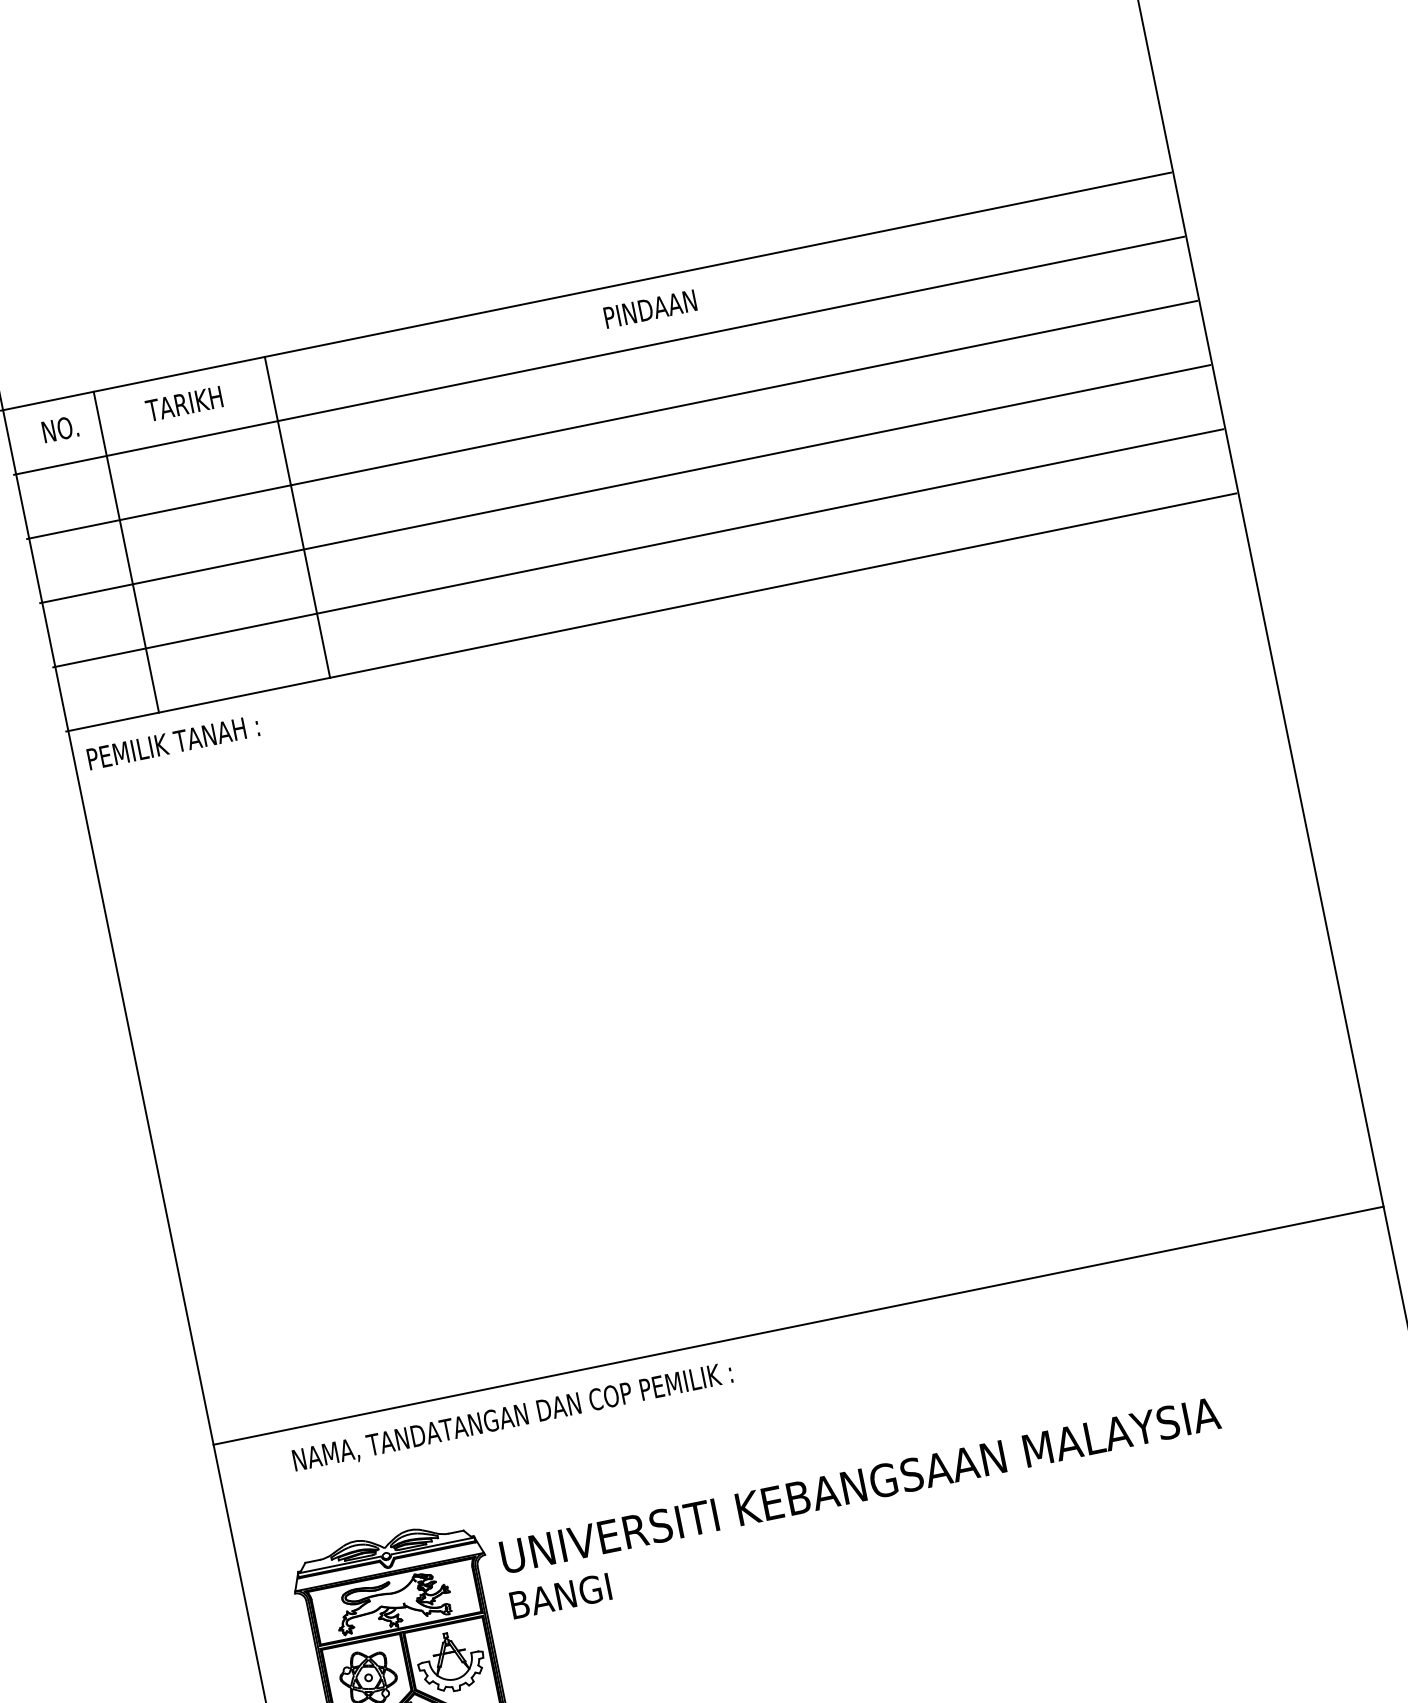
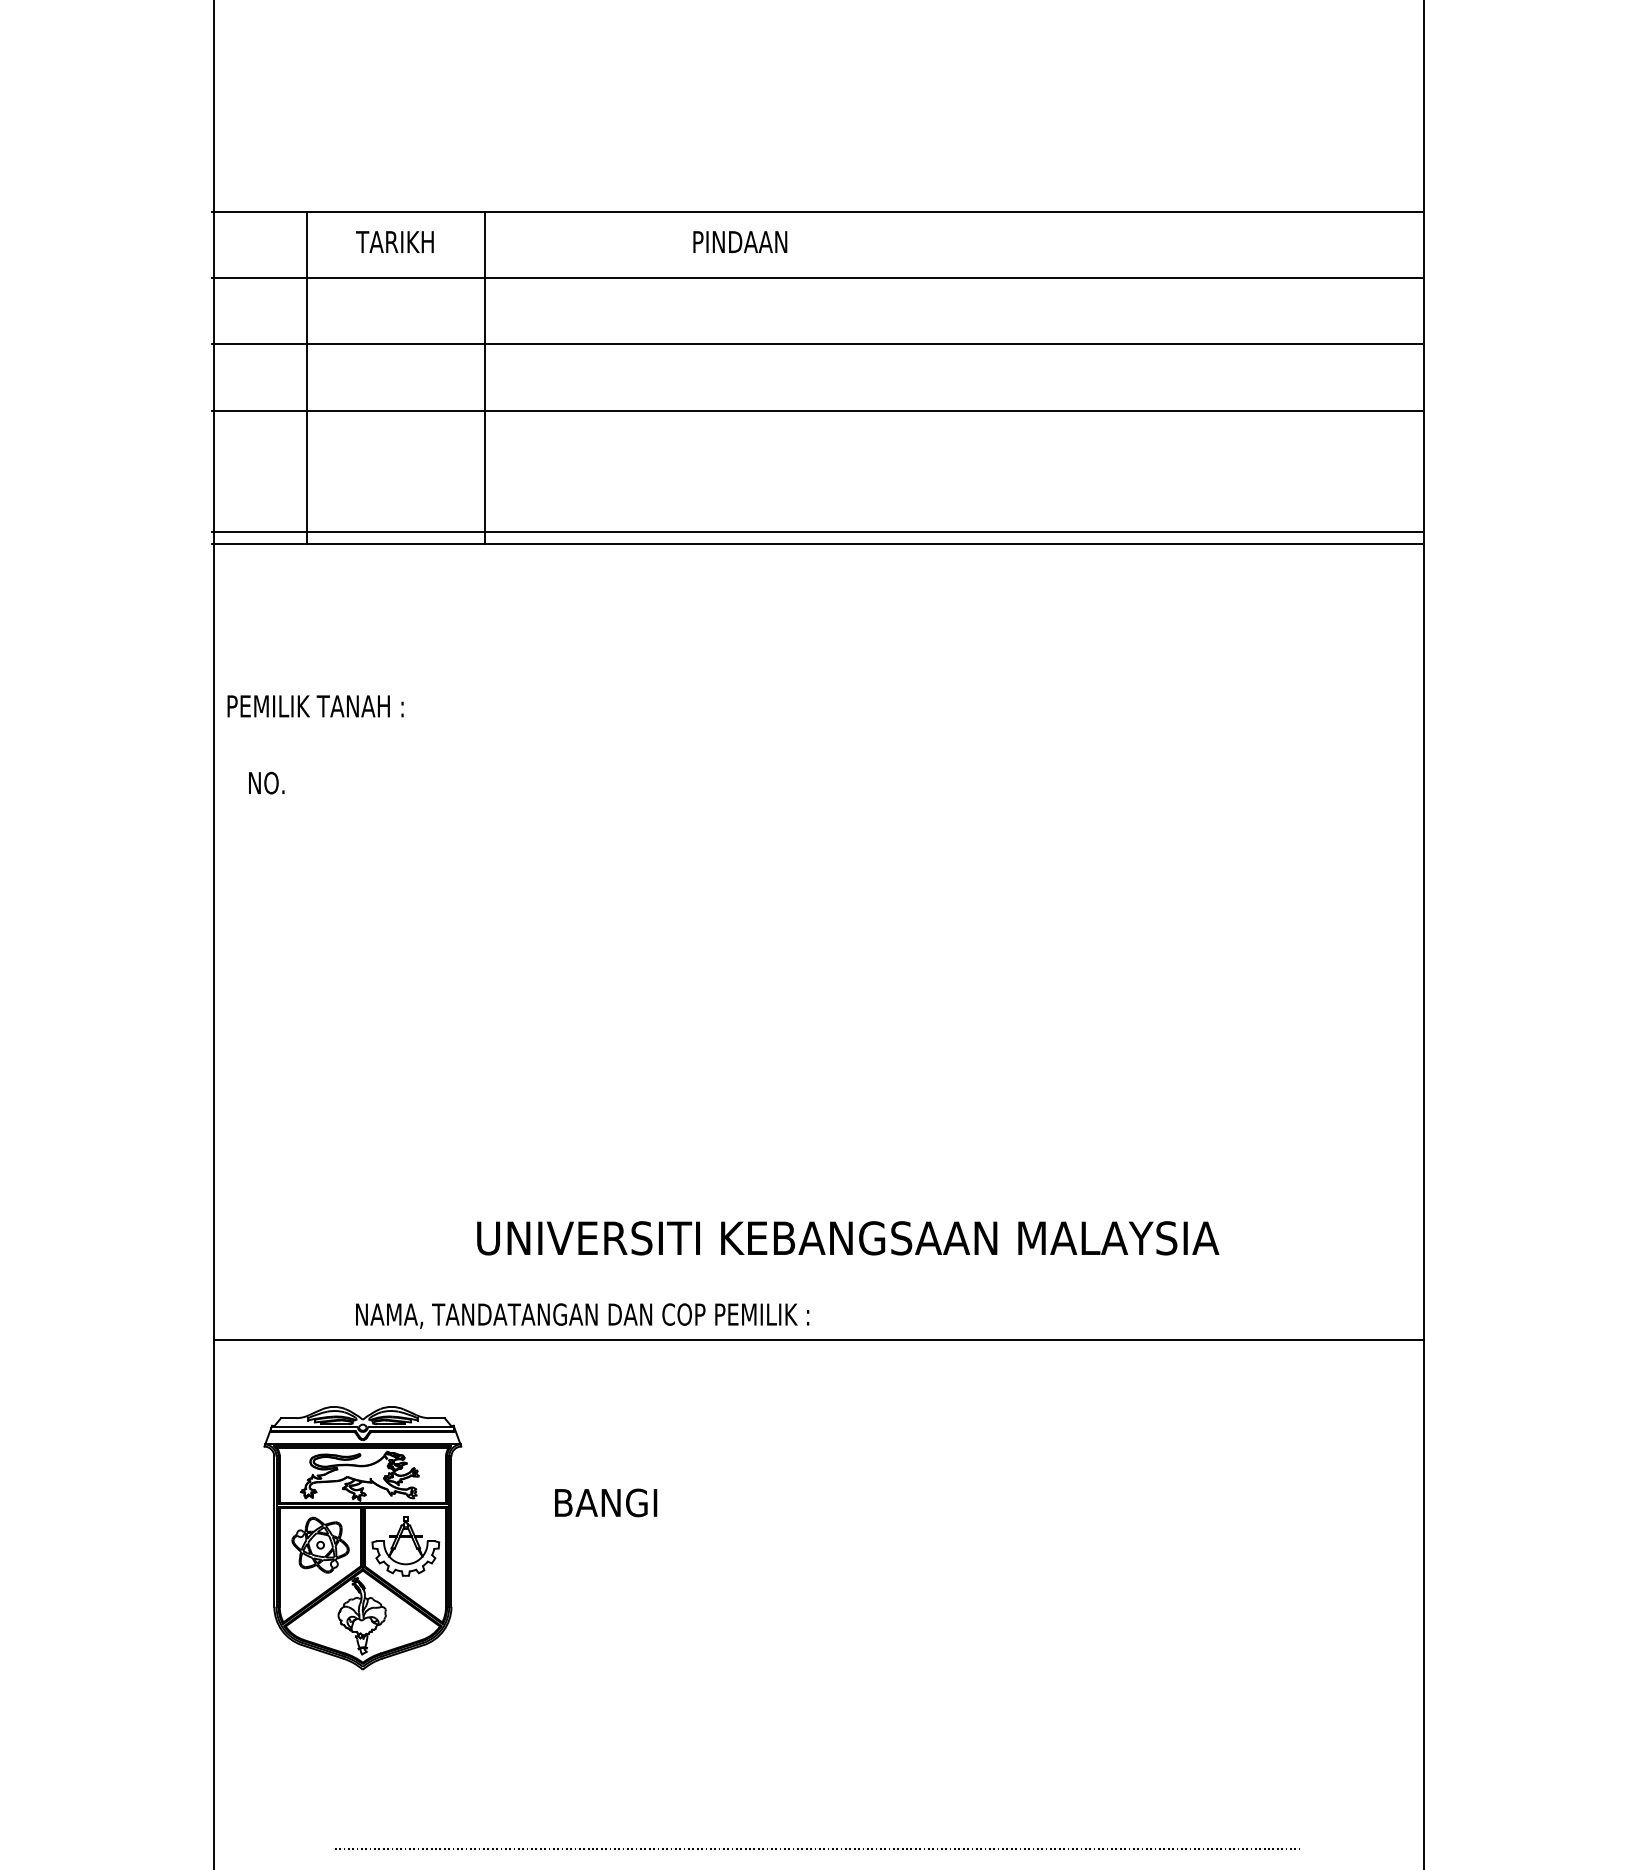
text: (650, 308) -> (740, 241), moved
text: (60, 428) -> (266, 782), moved
line: (637, 548) -> (816, 532), moved
text: (173, 742) -> (315, 706), moved
line: (798, 1326) -> (818, 1340), moved
text: (512, 1417) -> (582, 1315), moved
text: (860, 1485) -> (848, 1238), moved
text: (561, 1595) -> (606, 1502), moved

